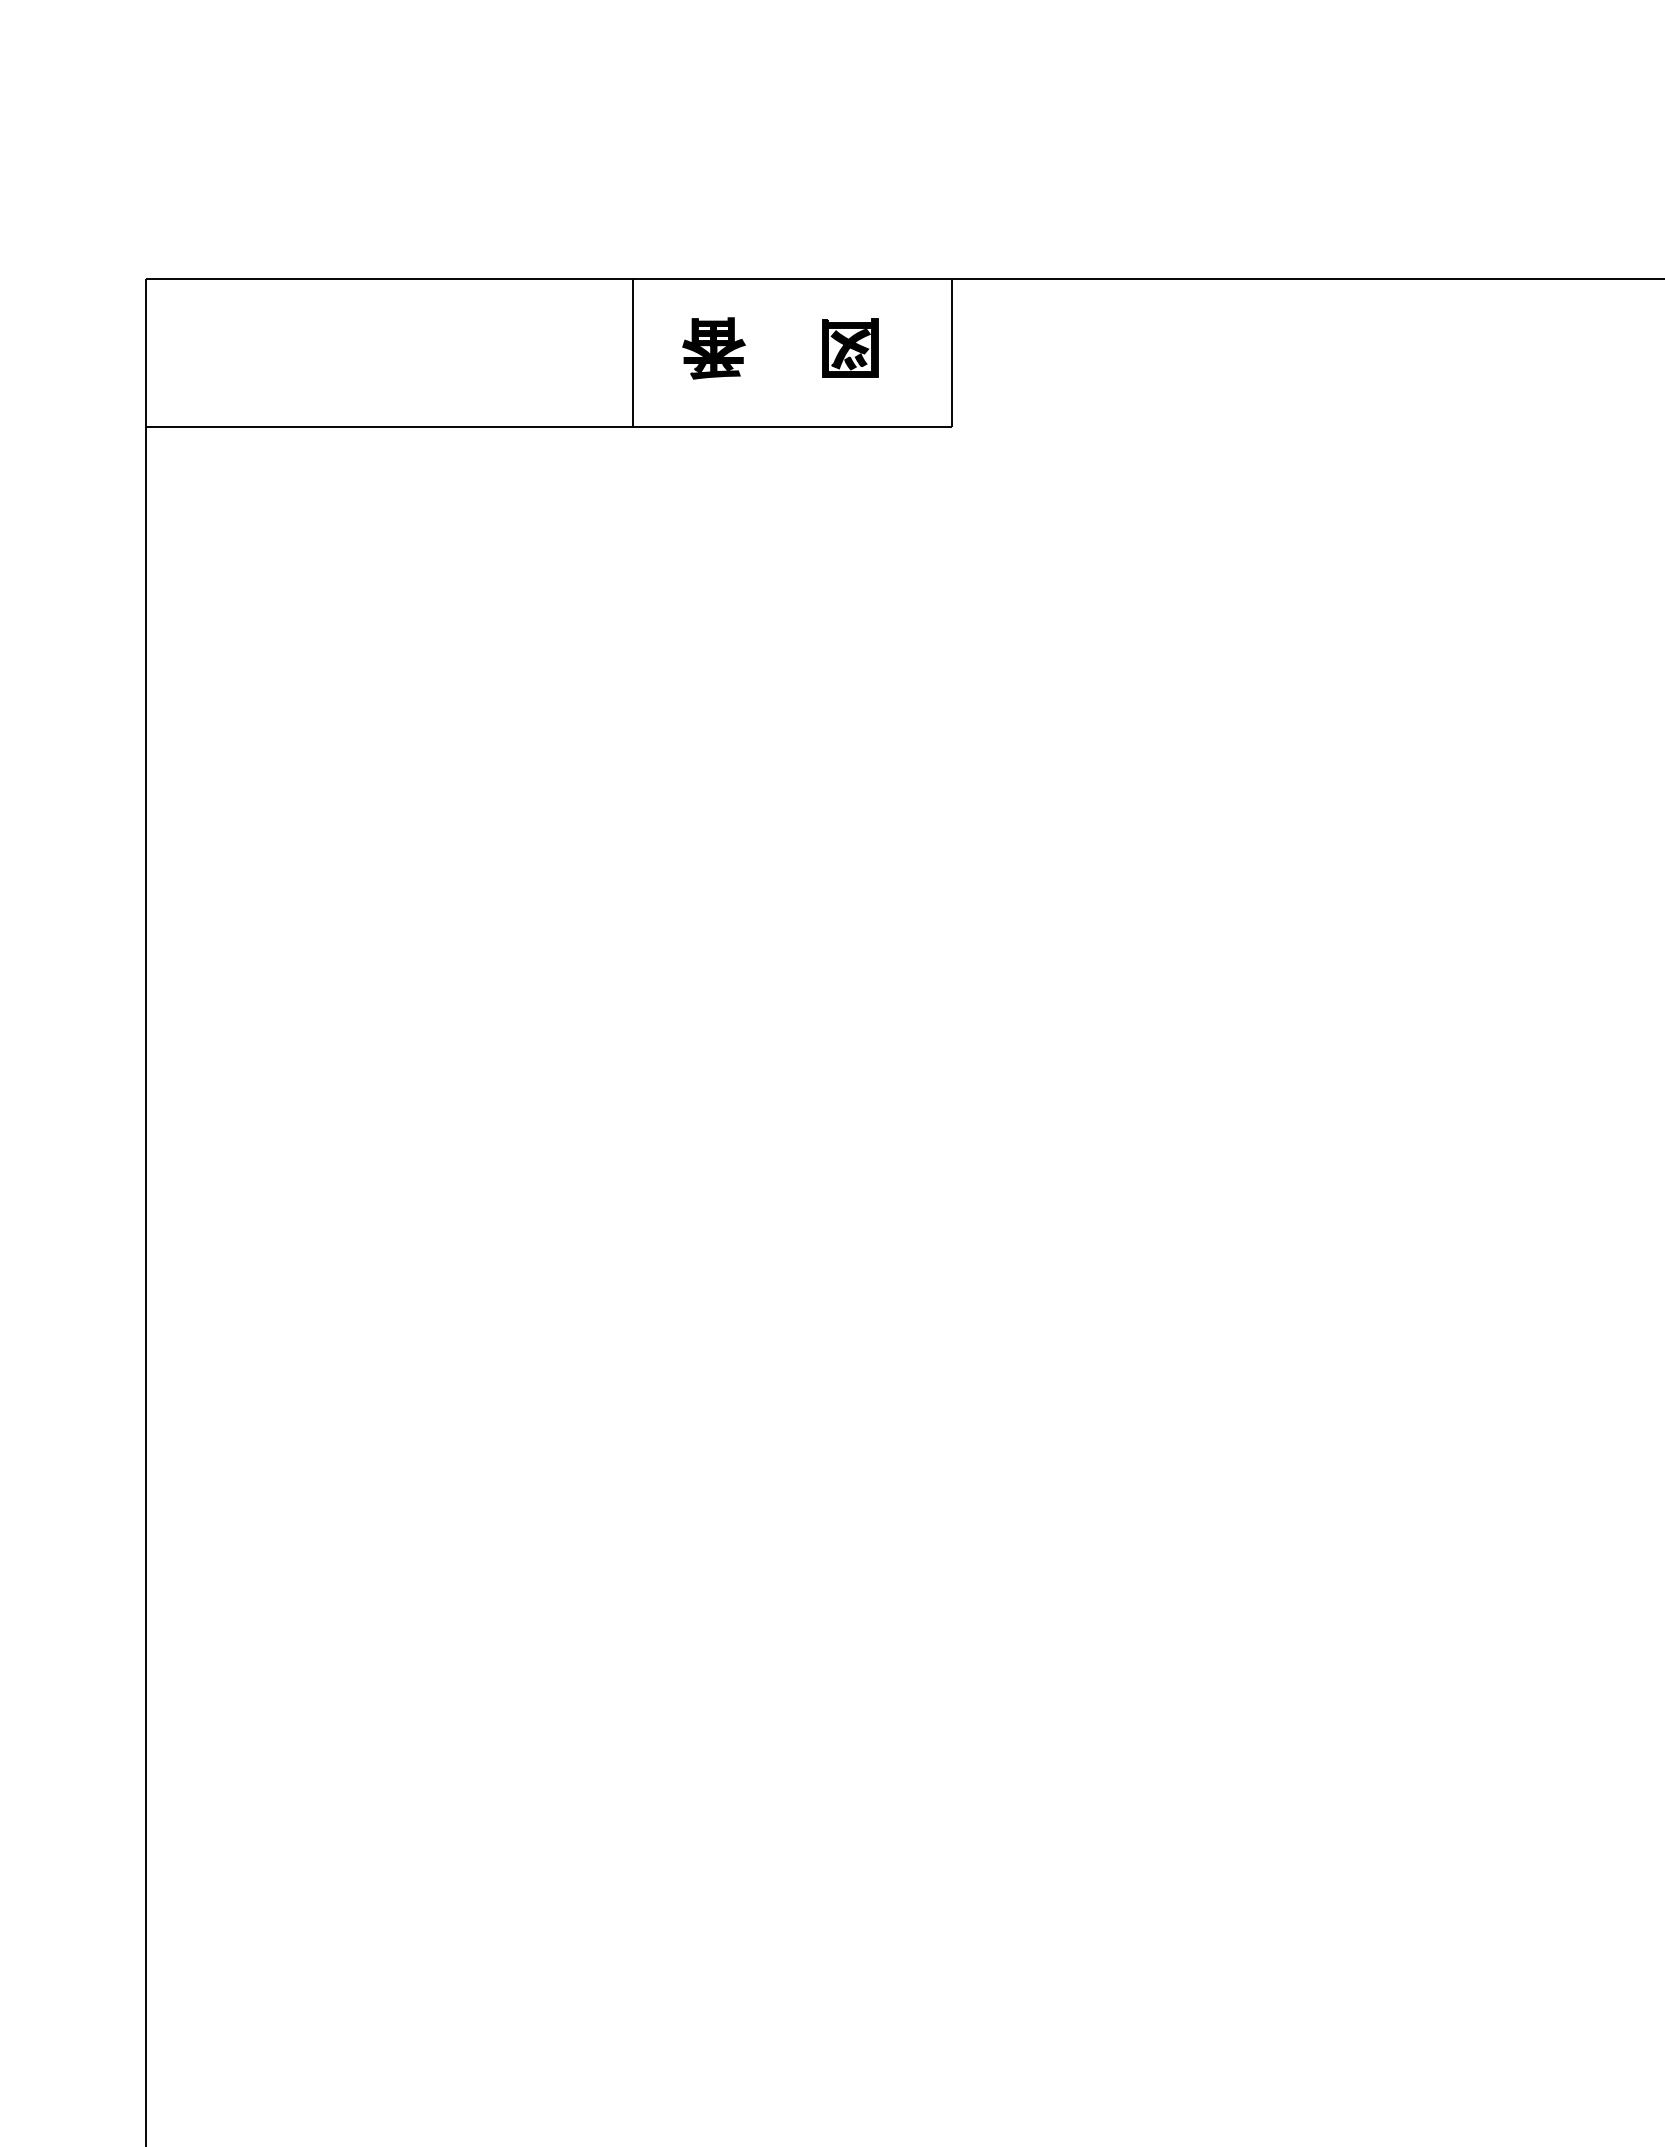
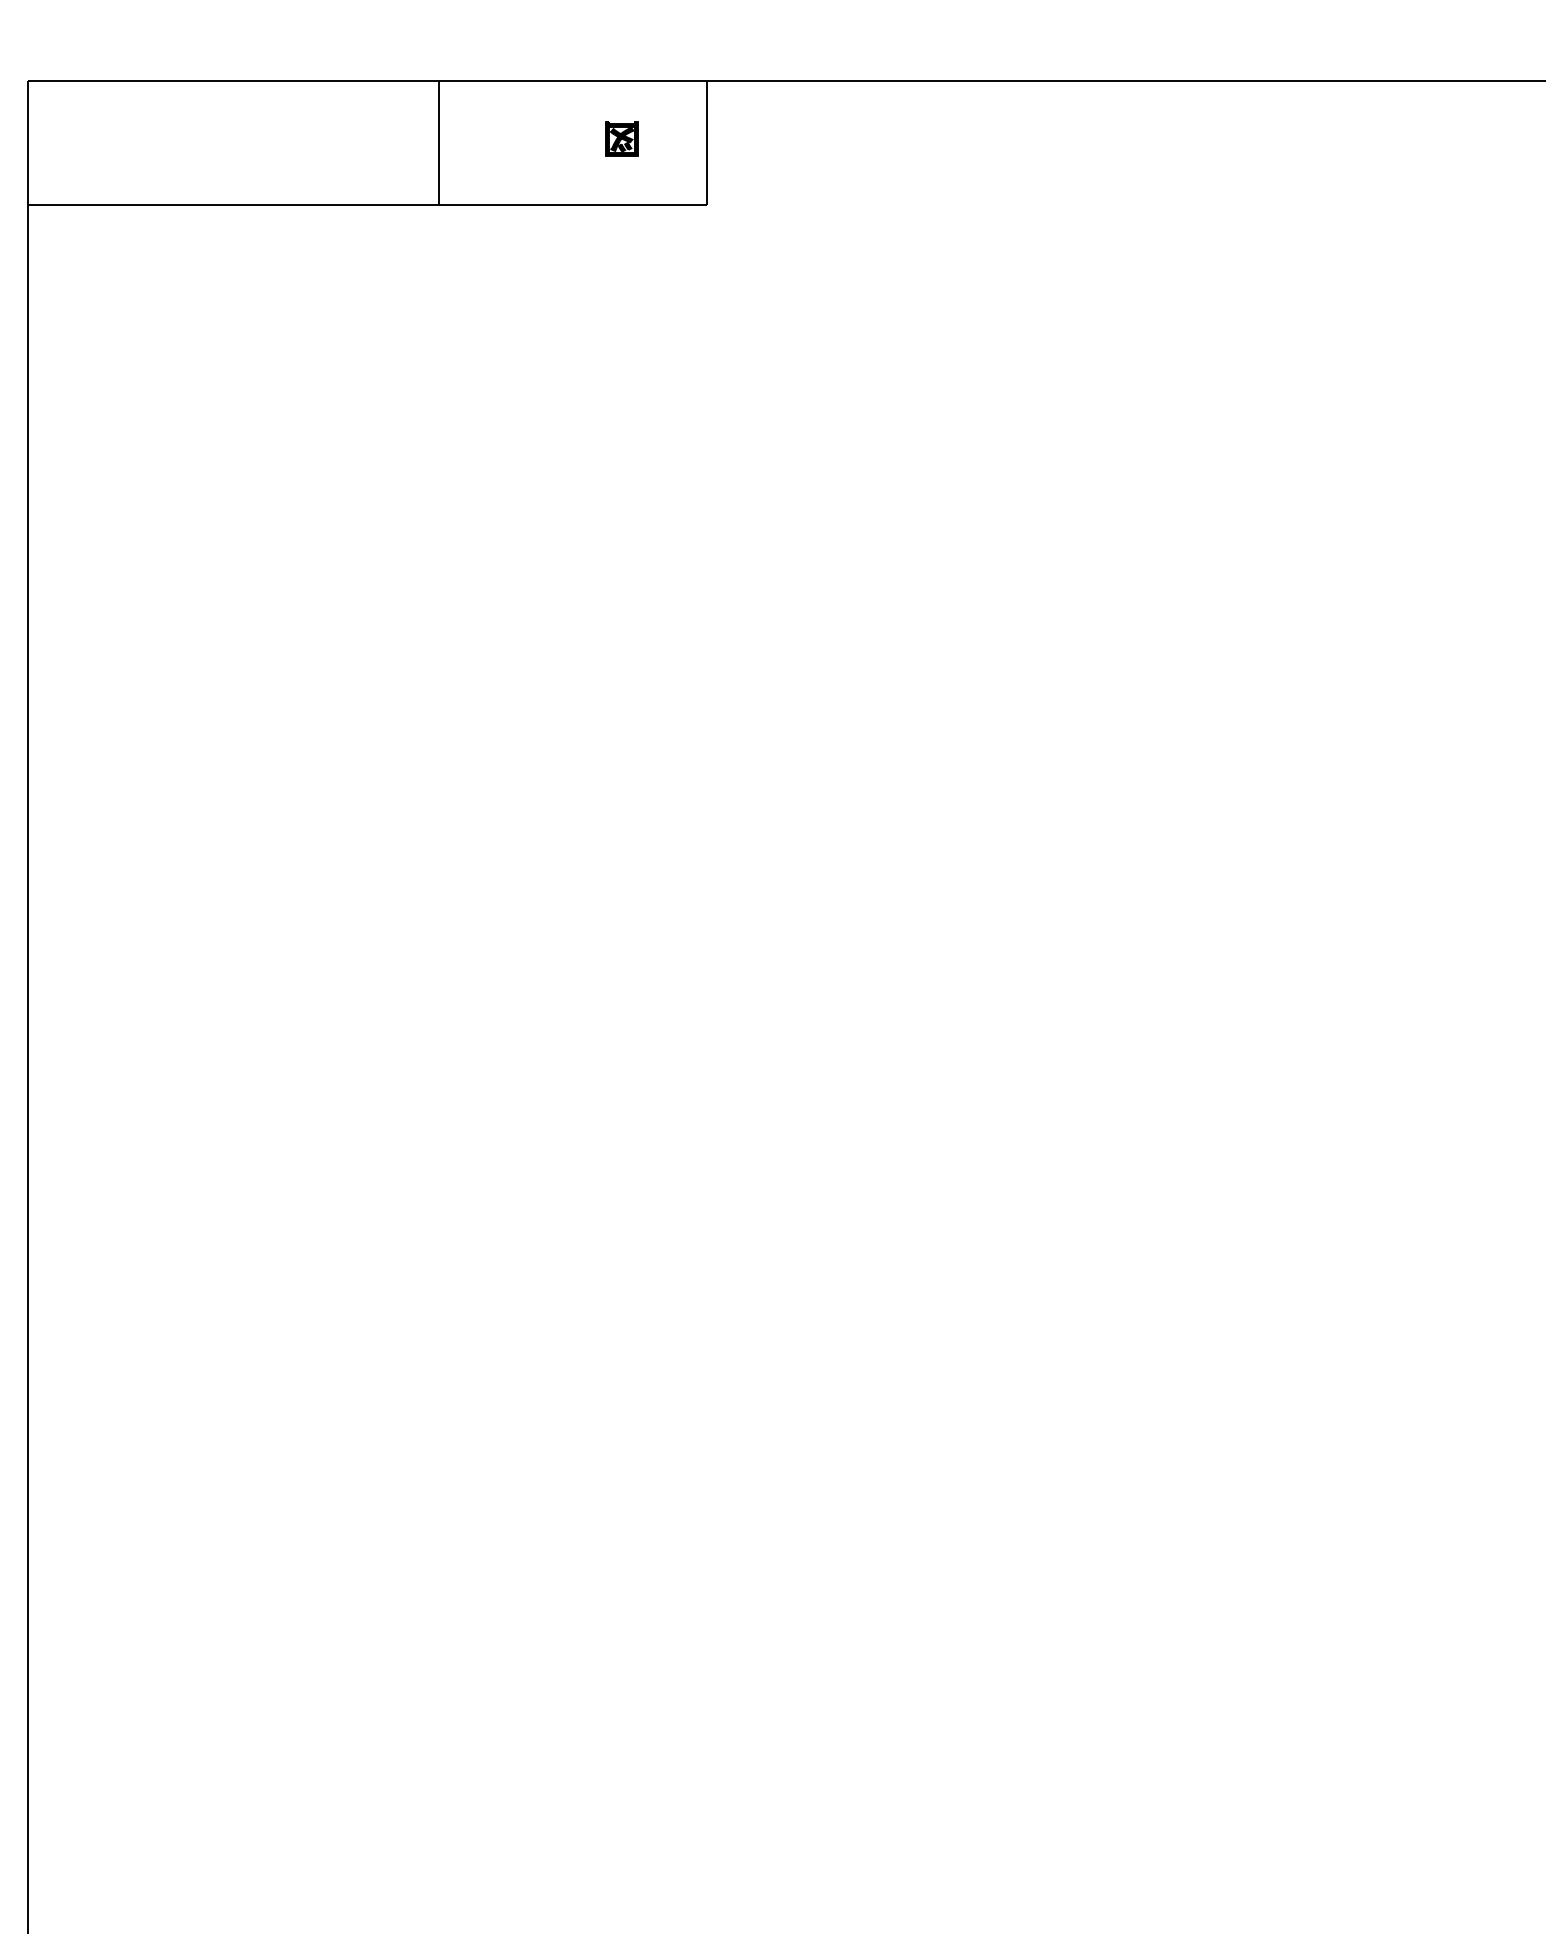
part: (713, 347) -> (506, 138), removed
part: (849, 347) -> (621, 138), size x0.7

